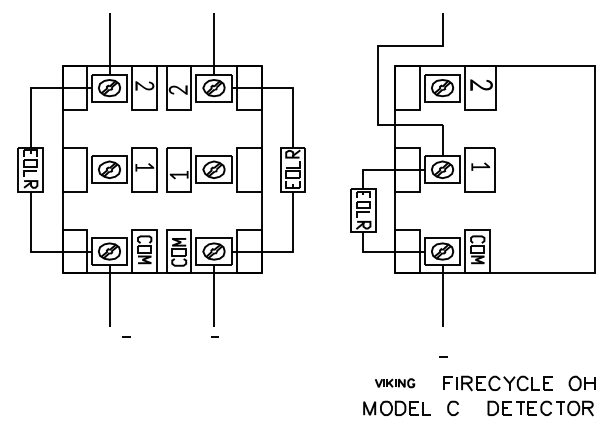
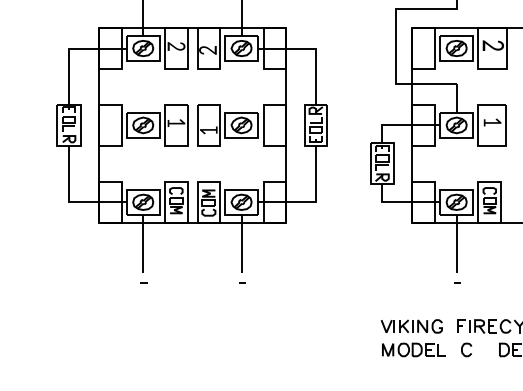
curve: (126, 336) -> (144, 282), moved
curve: (443, 356) -> (457, 282), moved
part: (394, 382) -> (411, 325), size x1.67

